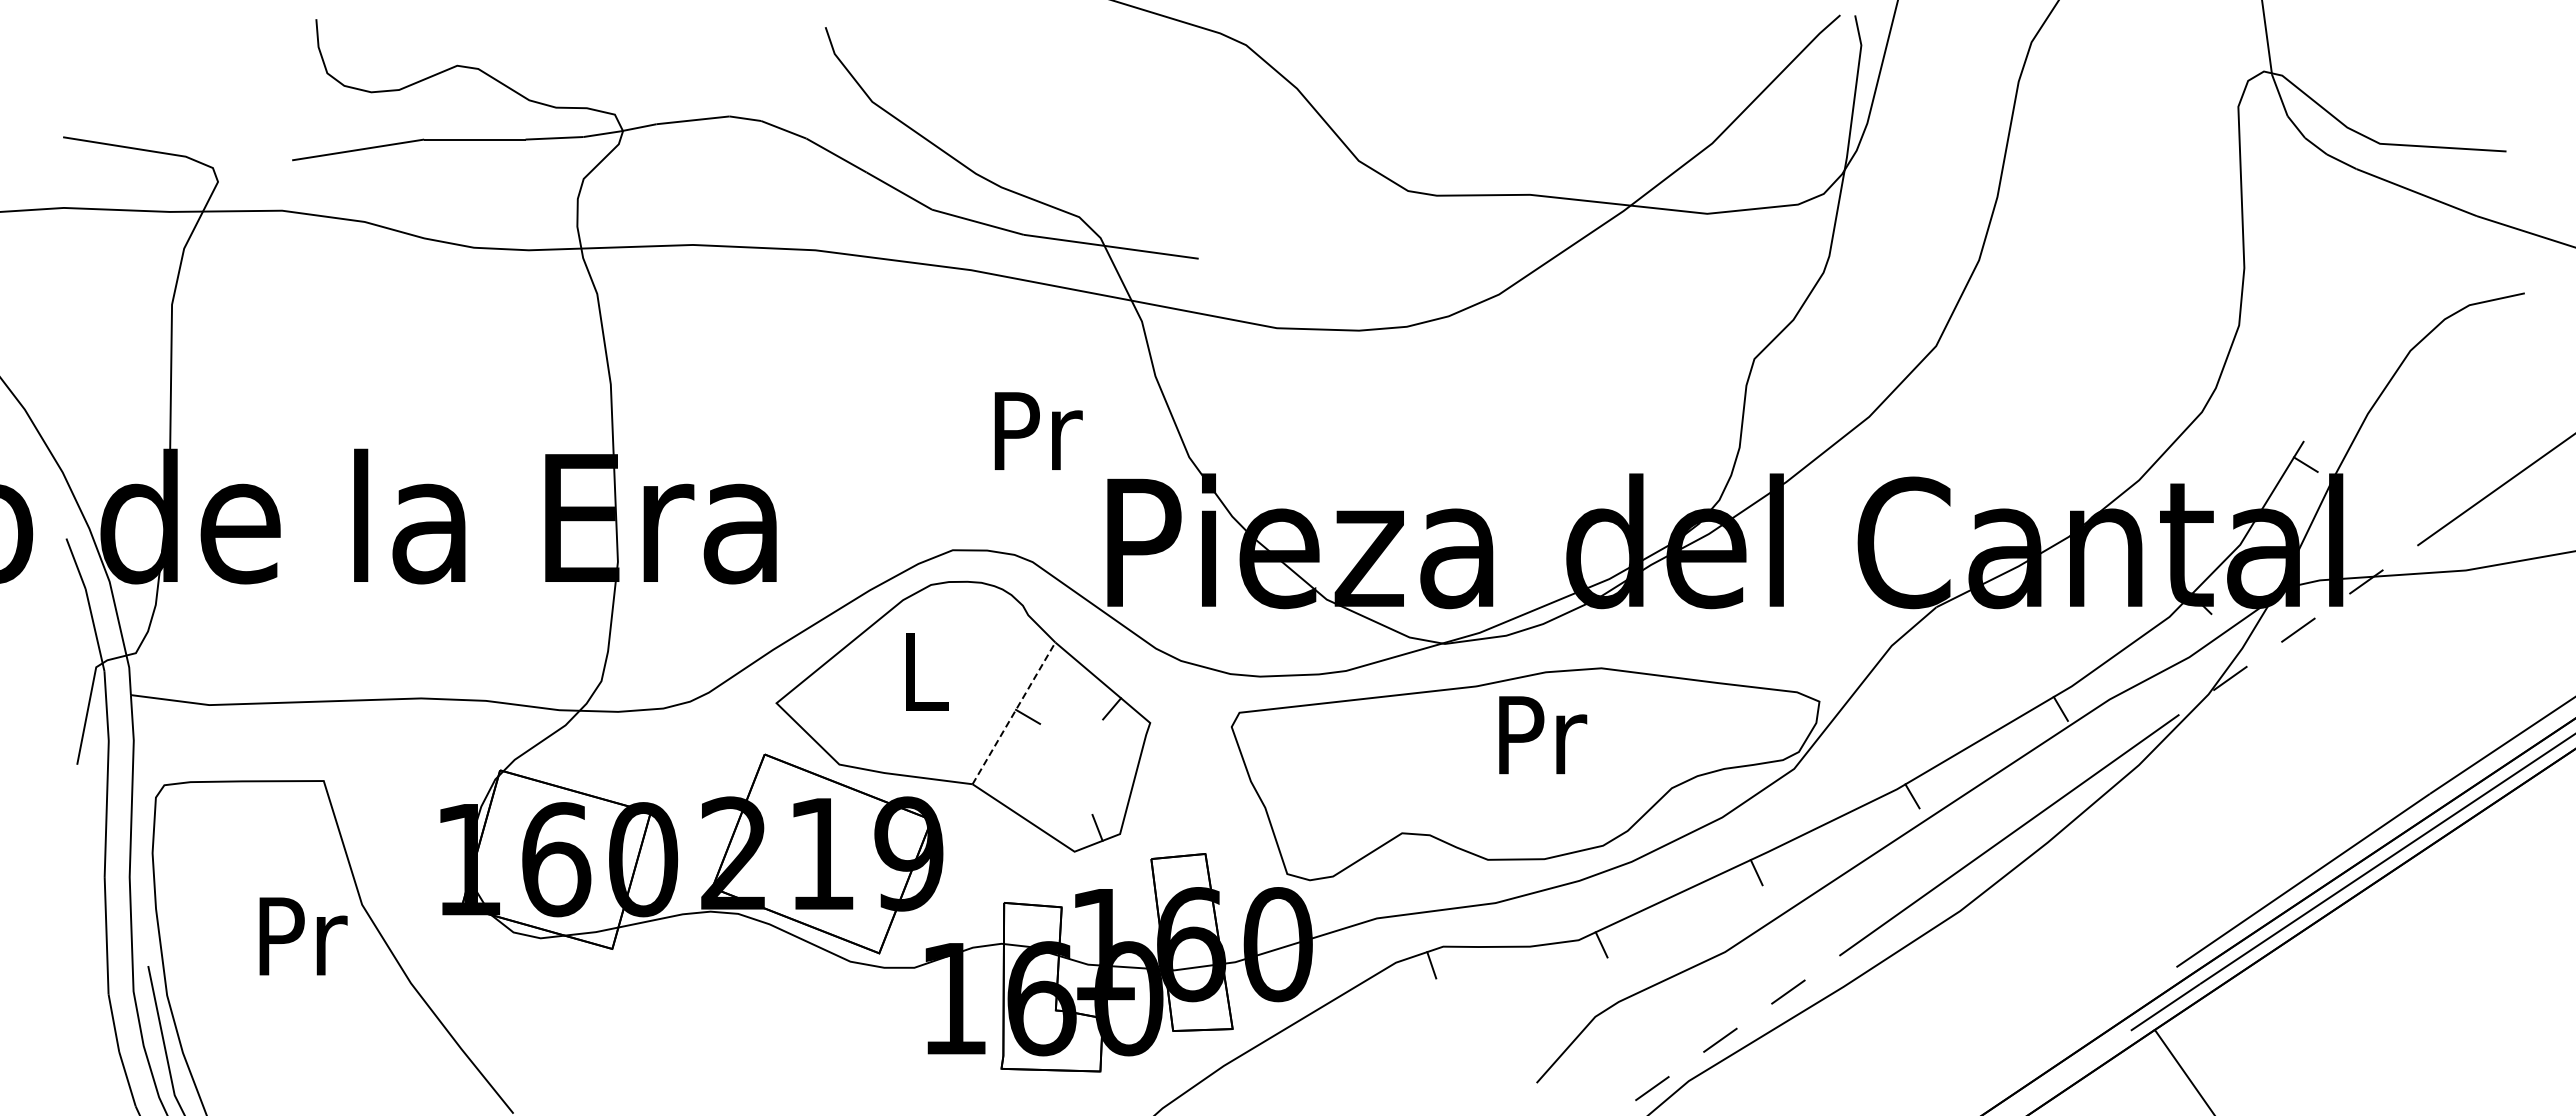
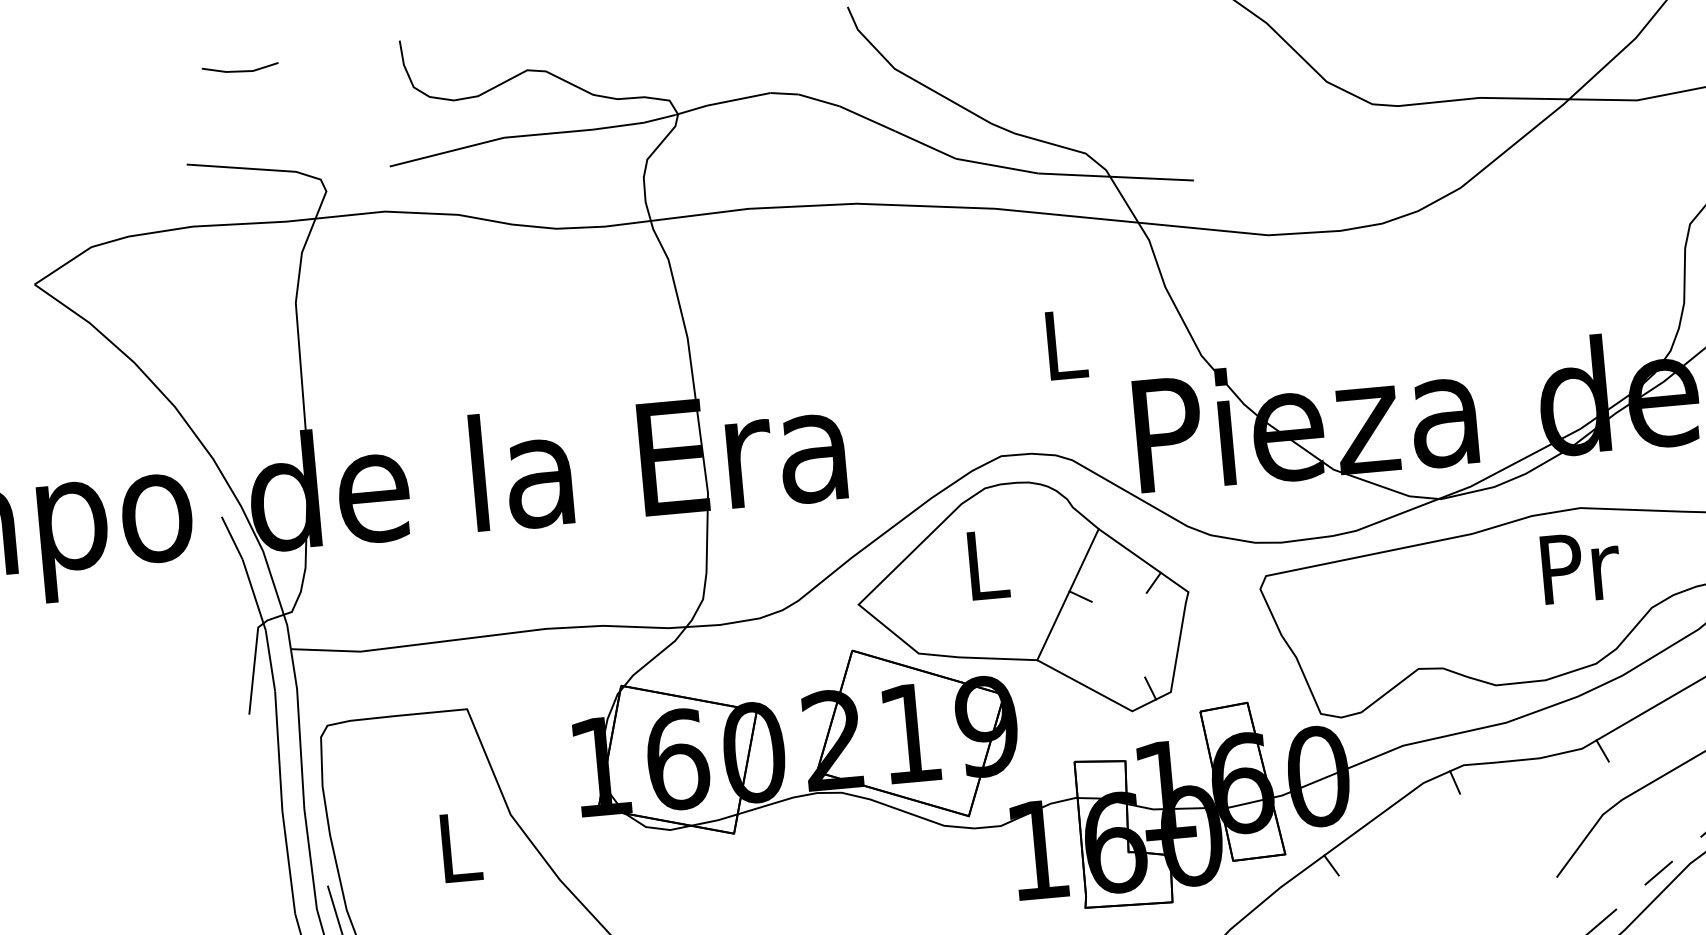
line: (133, 36) -> (240, 70), added
text: (1038, 430) -> (1066, 344), Pr -> L
line: (1014, 712) -> (1068, 593), dashed -> solid
text: (1543, 735) -> (1581, 567), moved
text: (303, 936) -> (461, 847), Pr -> L
line: (1283, 1046) -> (1331, 865), added

